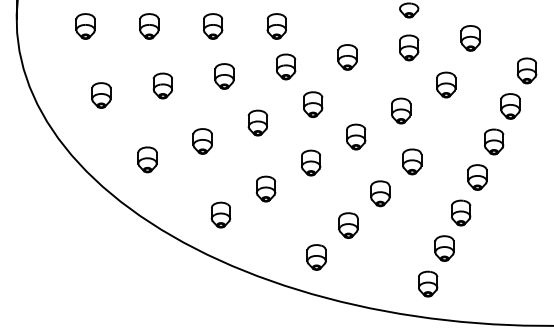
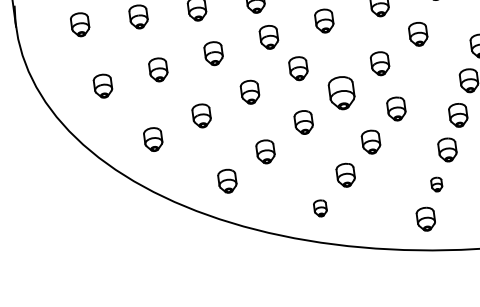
part: (356, 136) -> (342, 92), size x1.4
part: (444, 248) -> (436, 184), size x0.6
part: (316, 257) -> (320, 208), size x0.7

